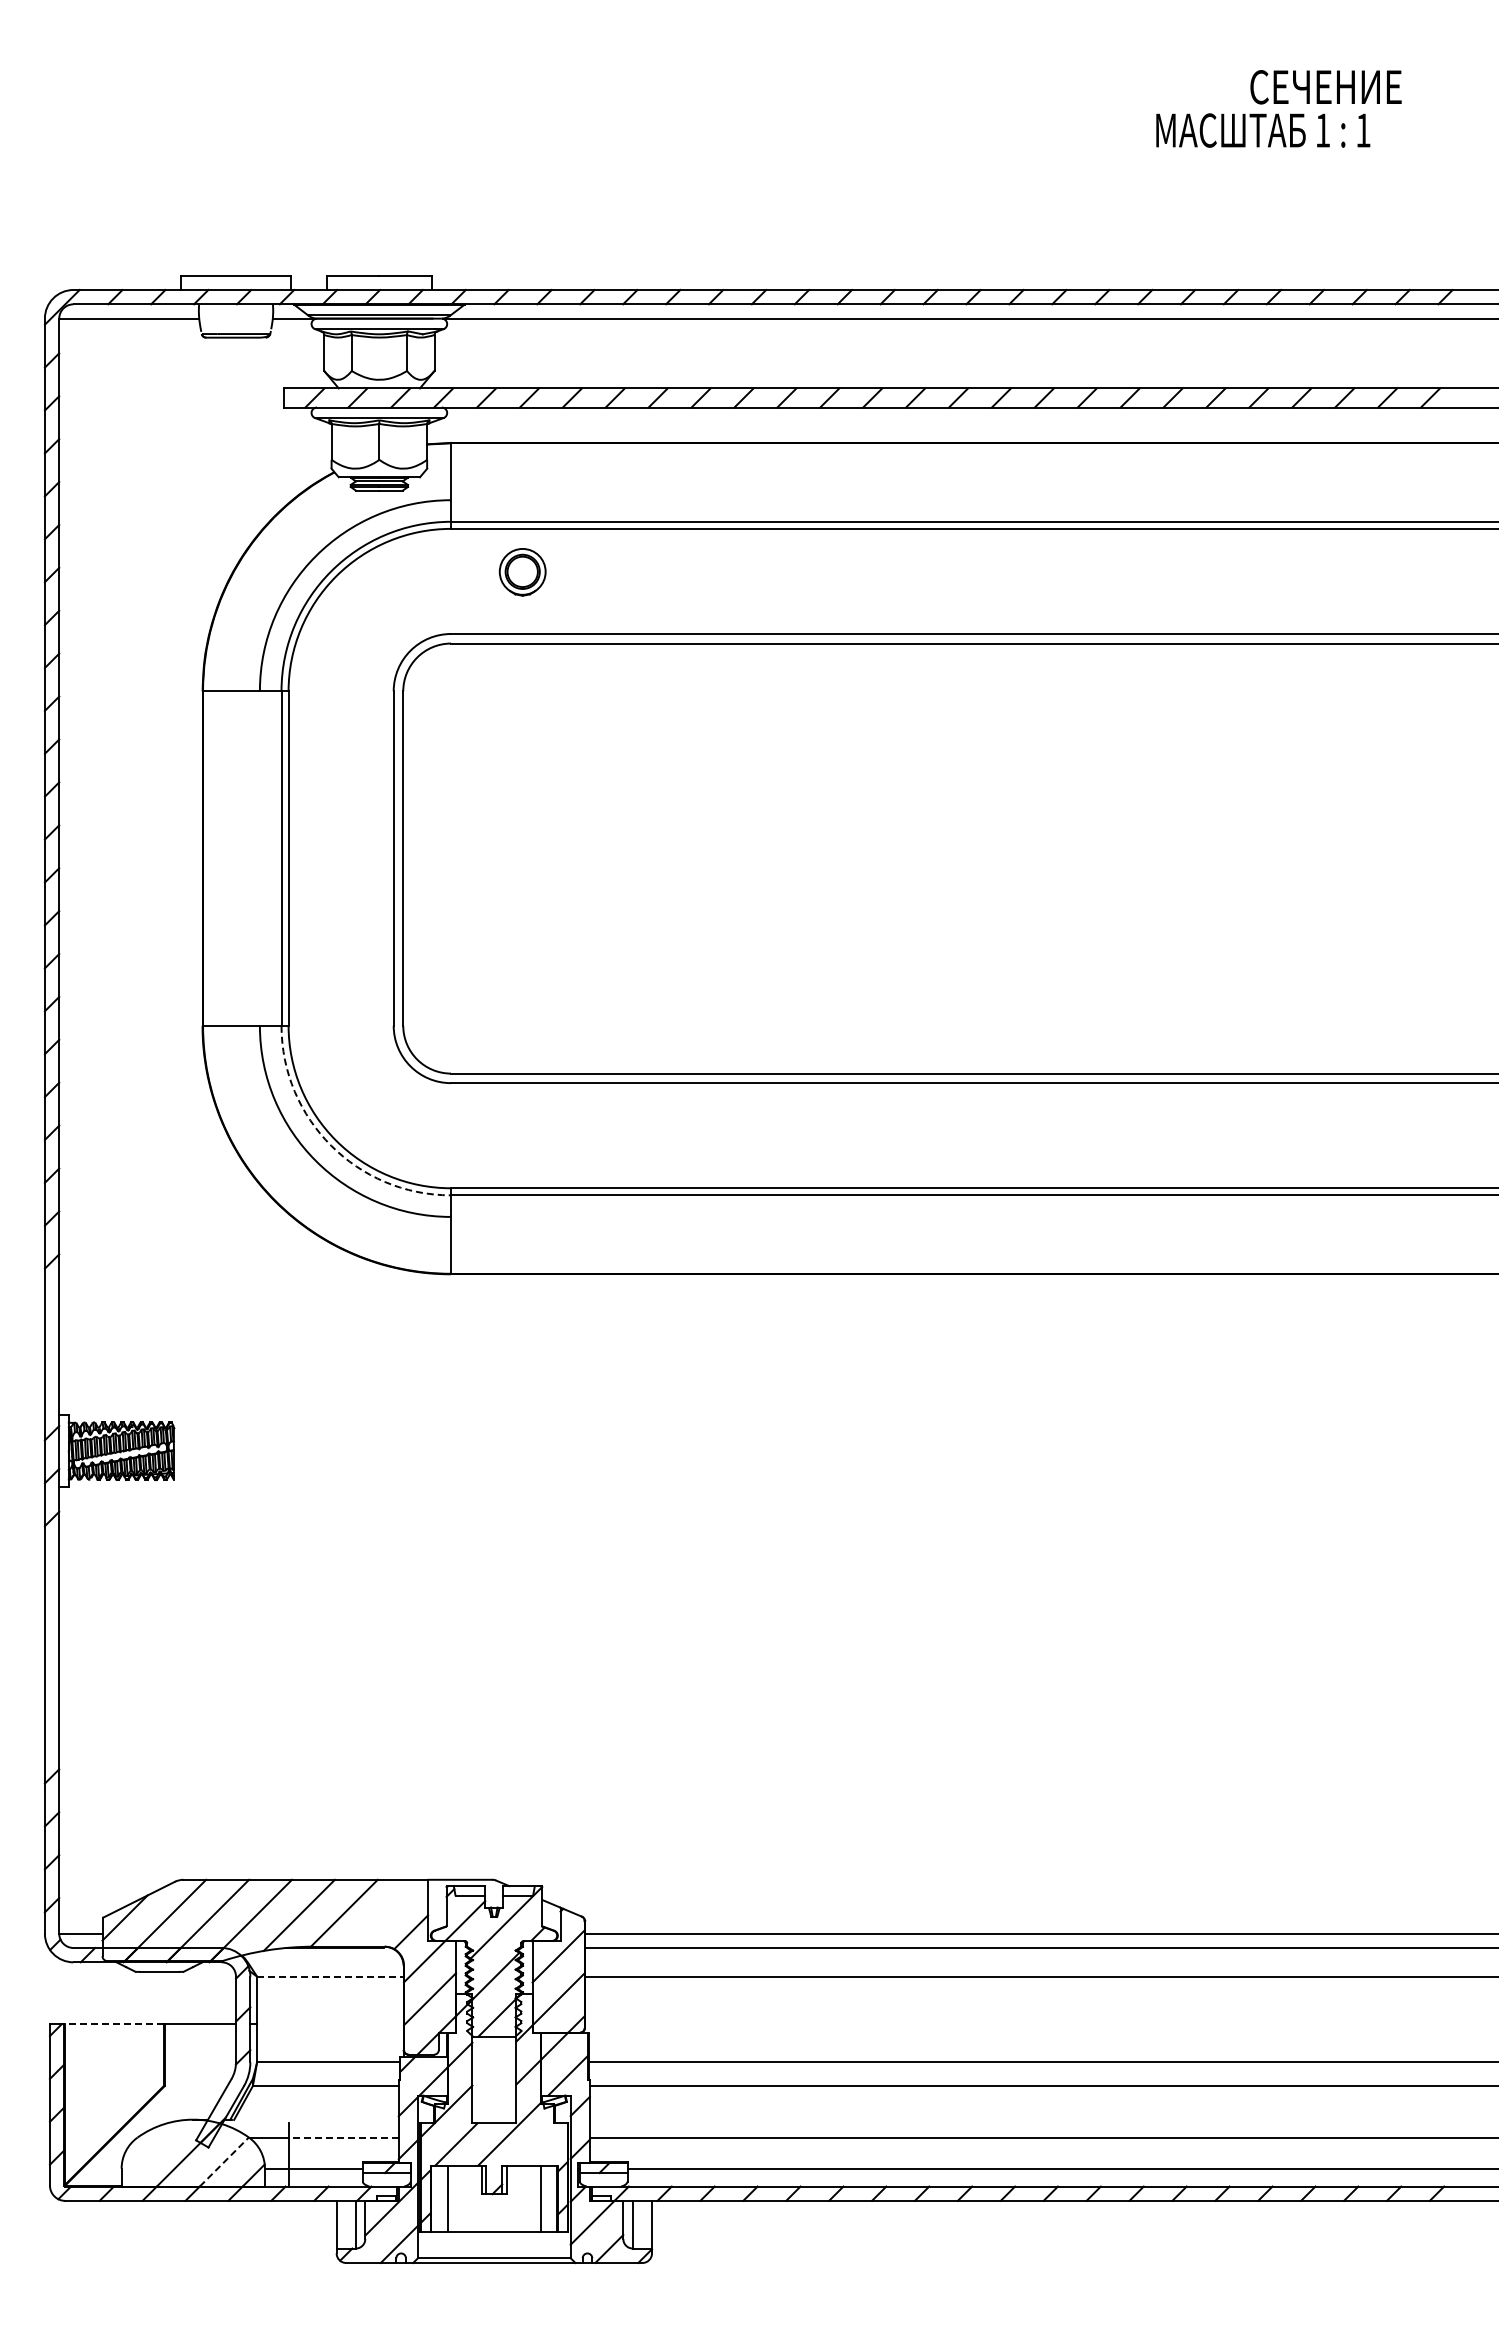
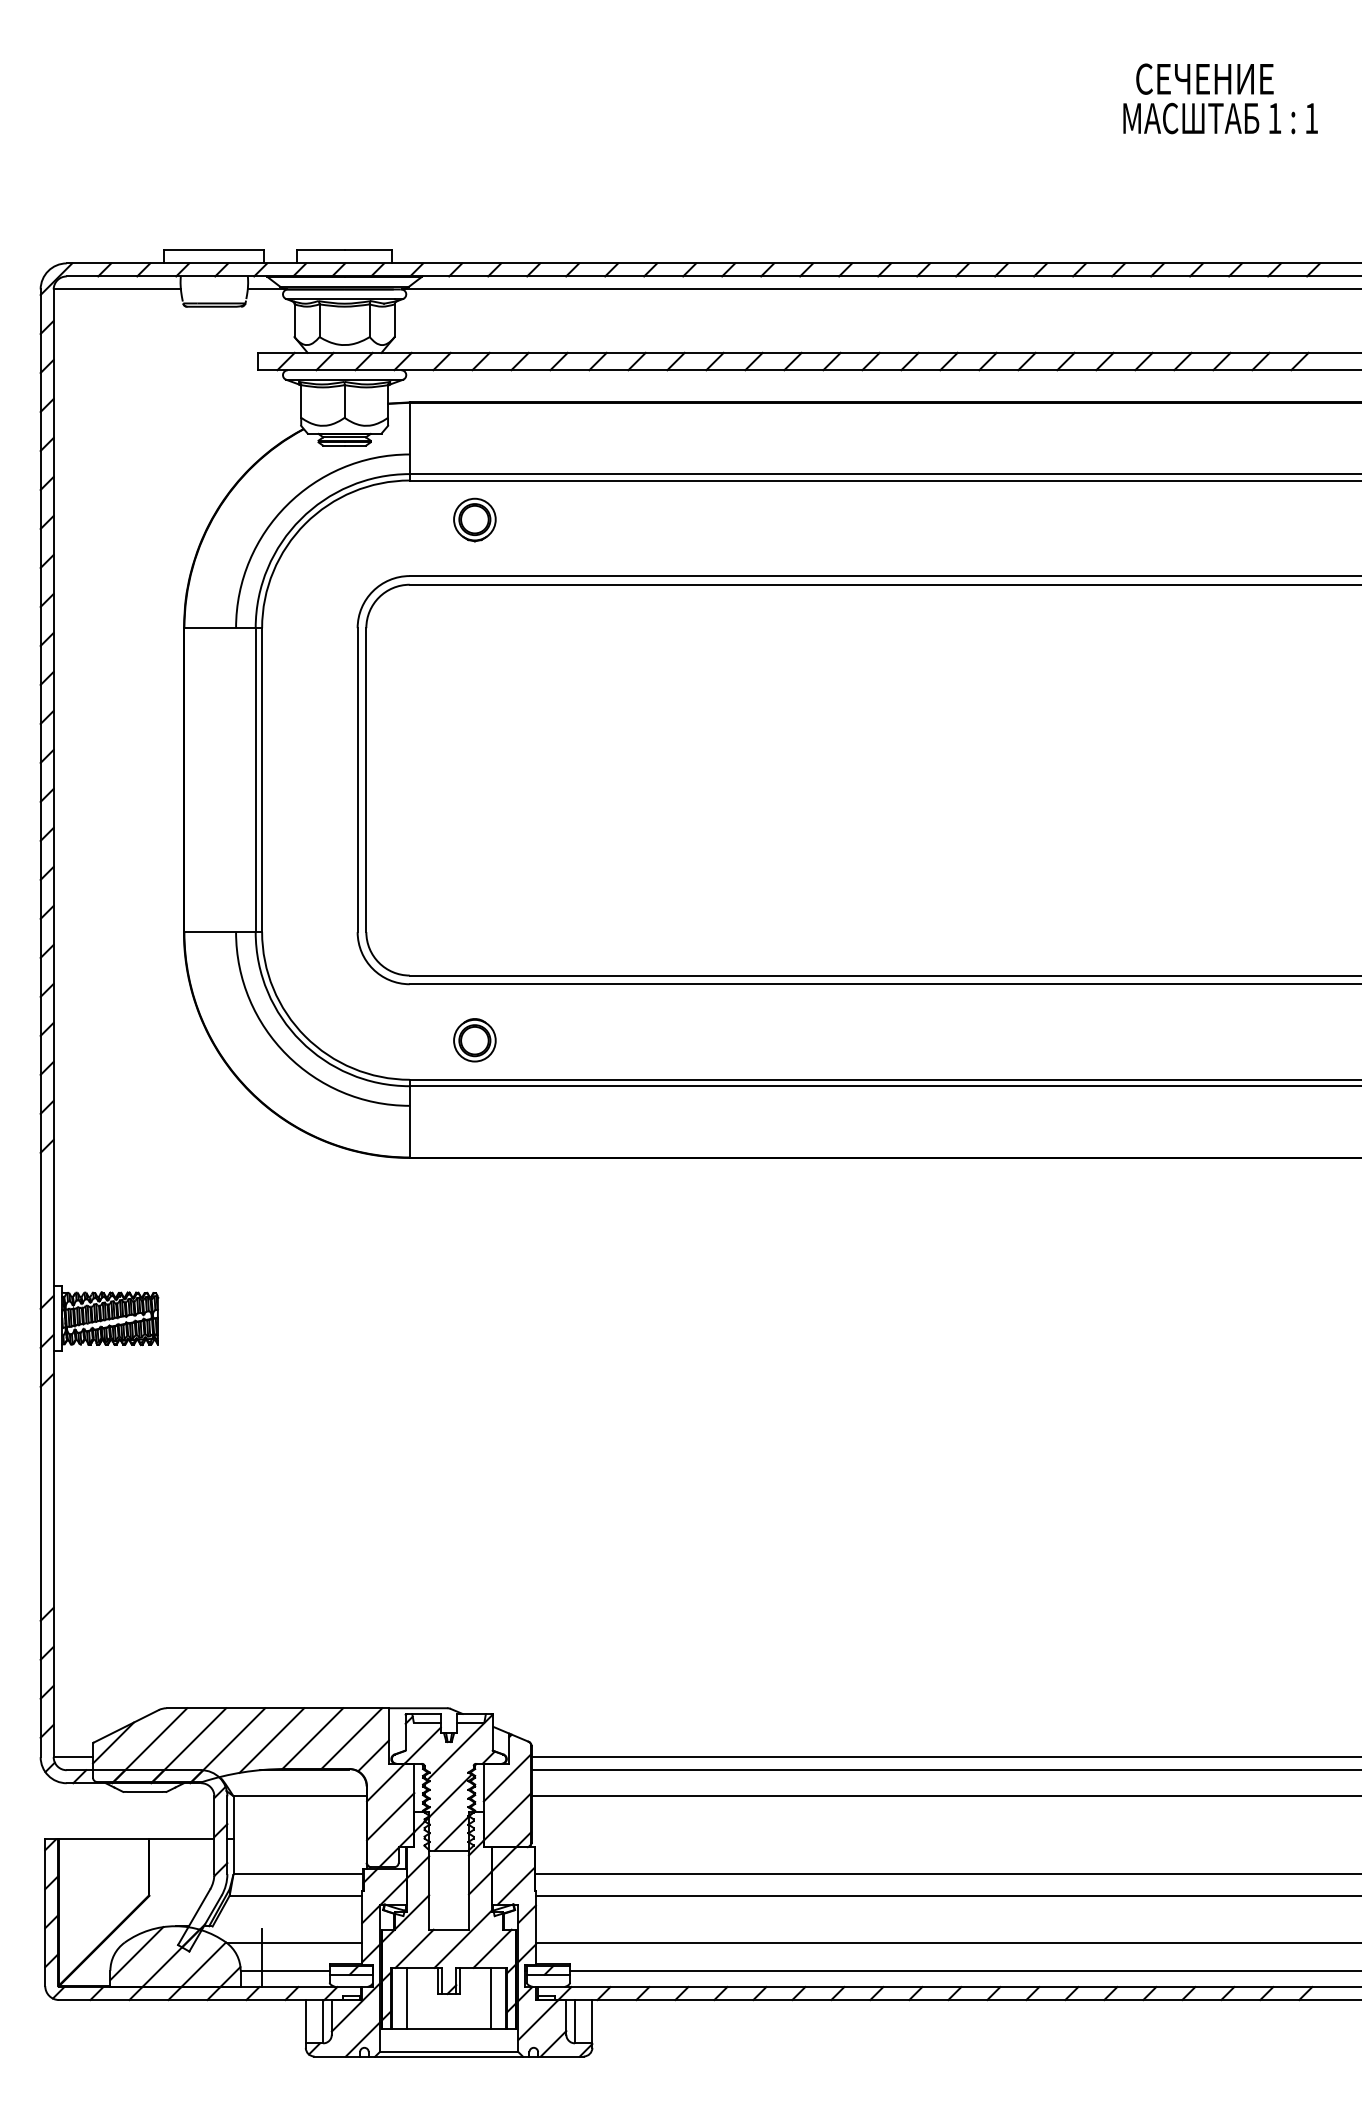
text: (1263, 130) -> (1220, 118), moved
part: (522, 1144) -> (474, 1040), added
arc: (331, 1145) -> (301, 1040), dashed -> solid
line: (386, 1912) -> (351, 1737), added
line: (330, 1976) -> (300, 1796), dashed -> solid
line: (113, 2024) -> (103, 1839), dashed -> solid
line: (343, 2137) -> (312, 1942), dashed -> solid
line: (542, 2144) -> (492, 1948), added
line: (150, 2149) -> (136, 1953), added
line: (224, 2162) -> (203, 1965), dashed -> solid

